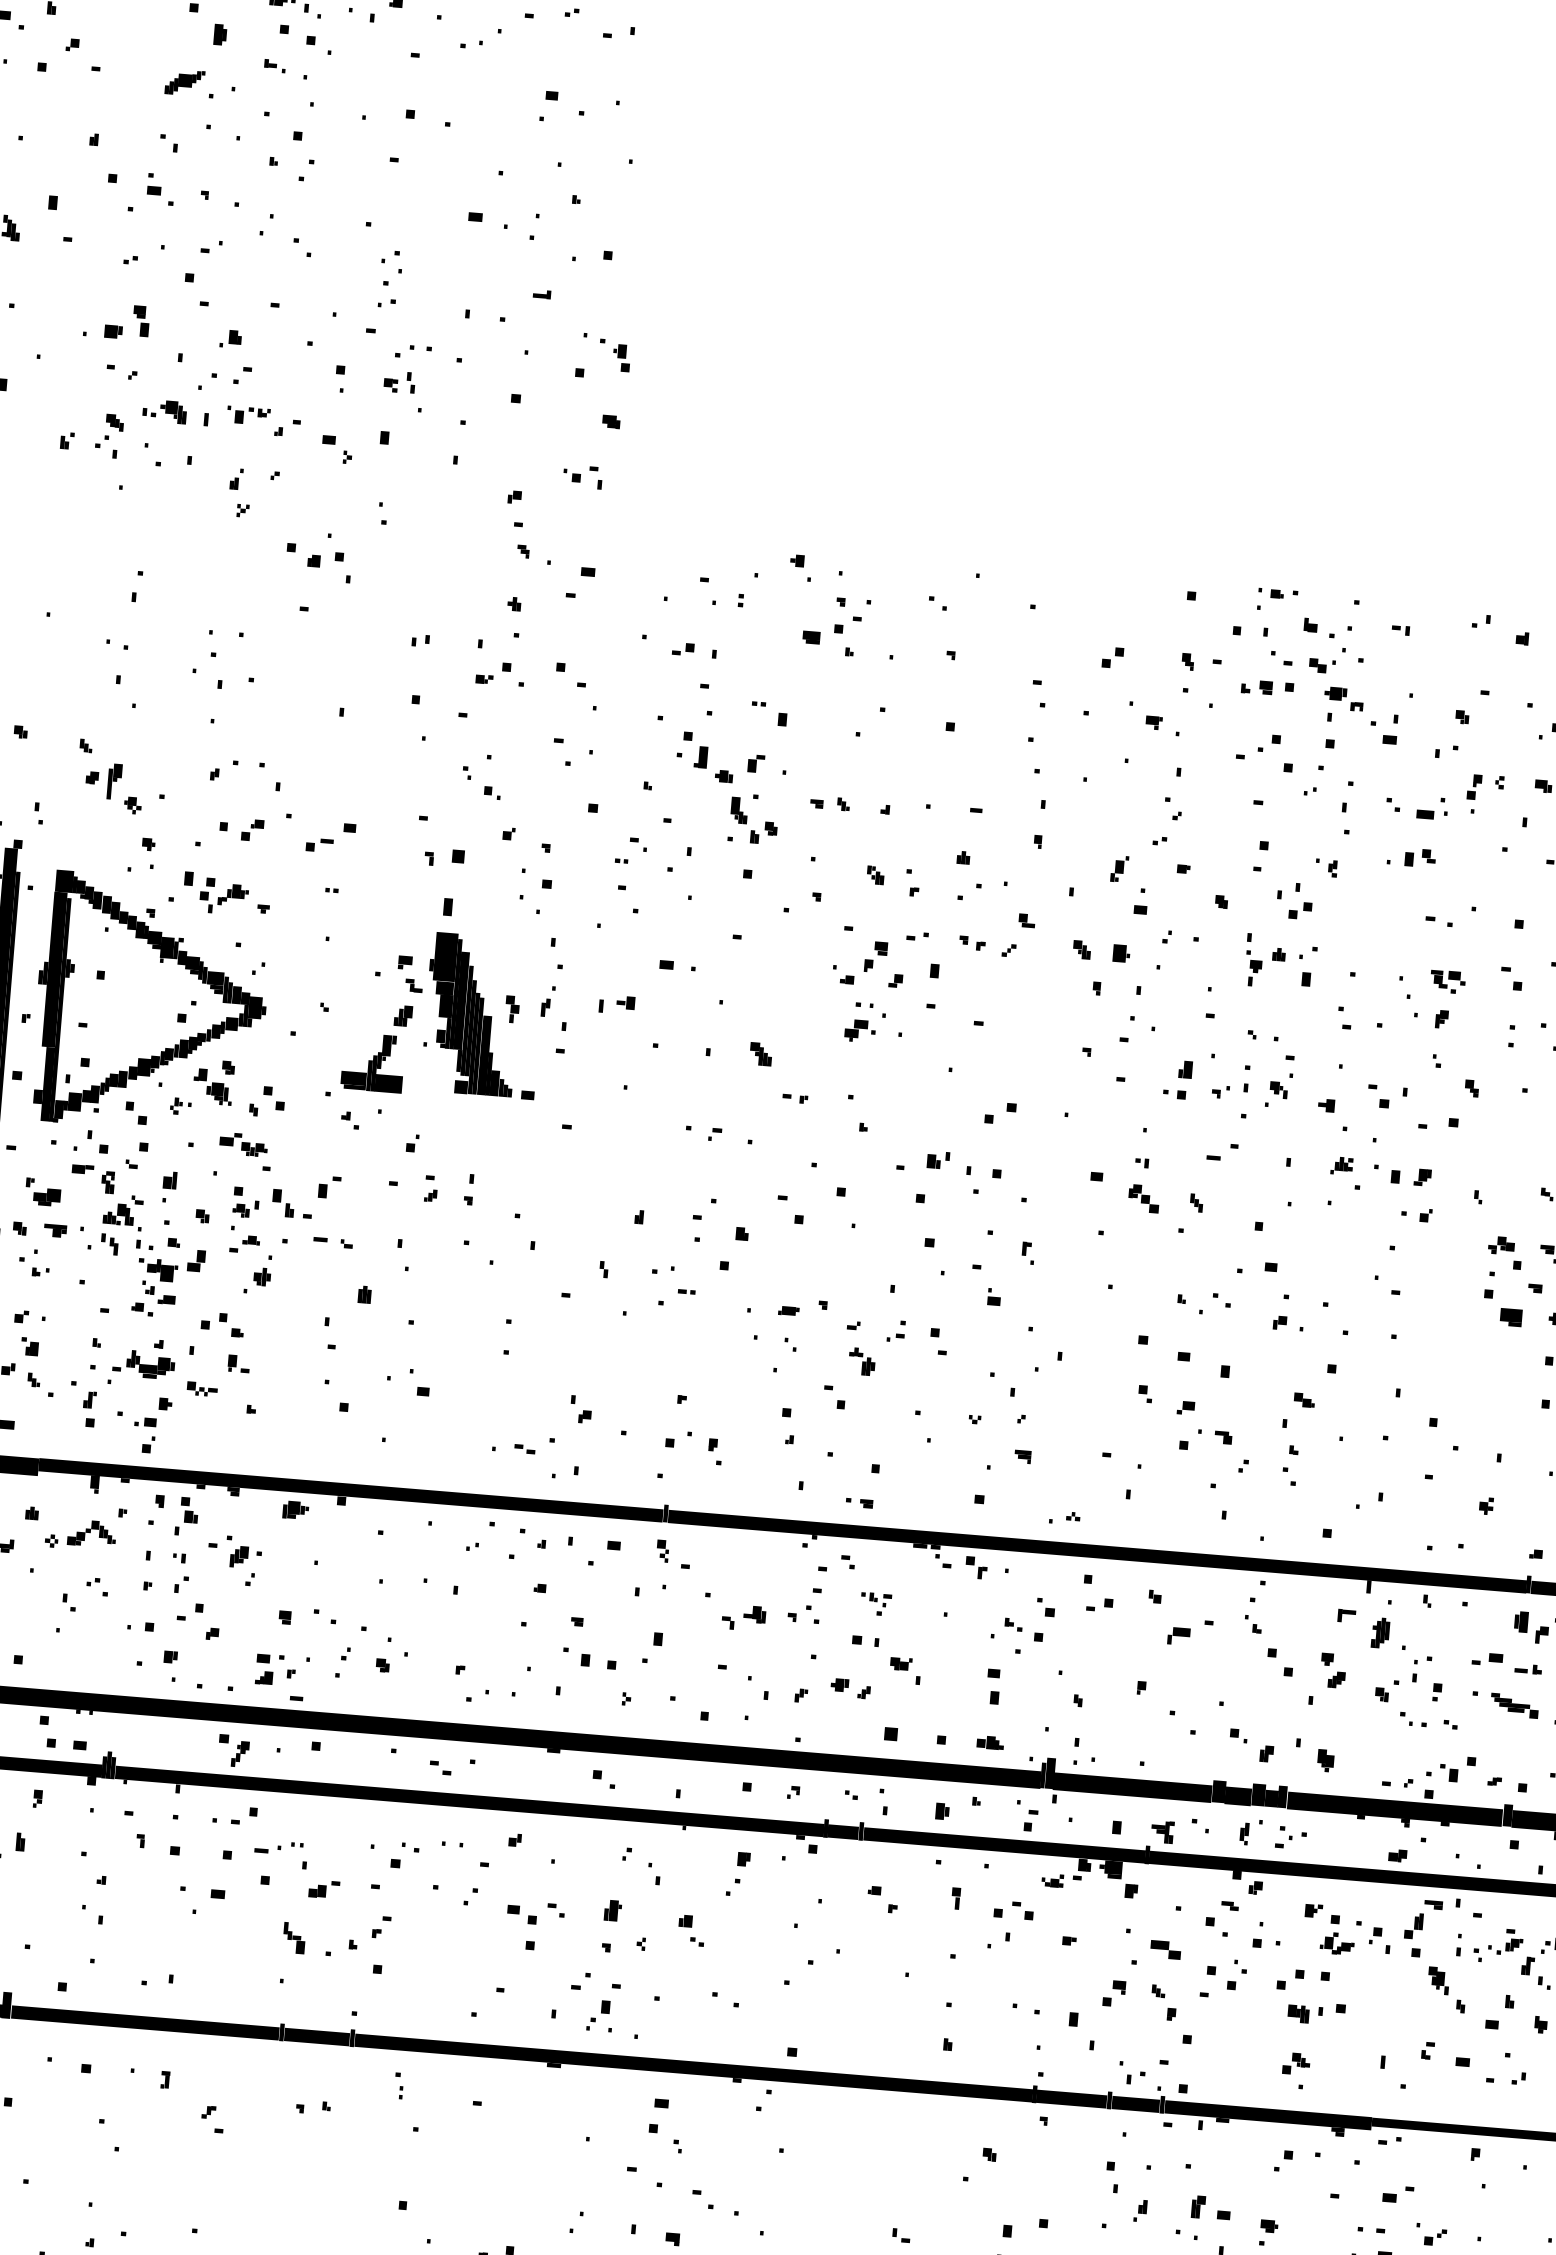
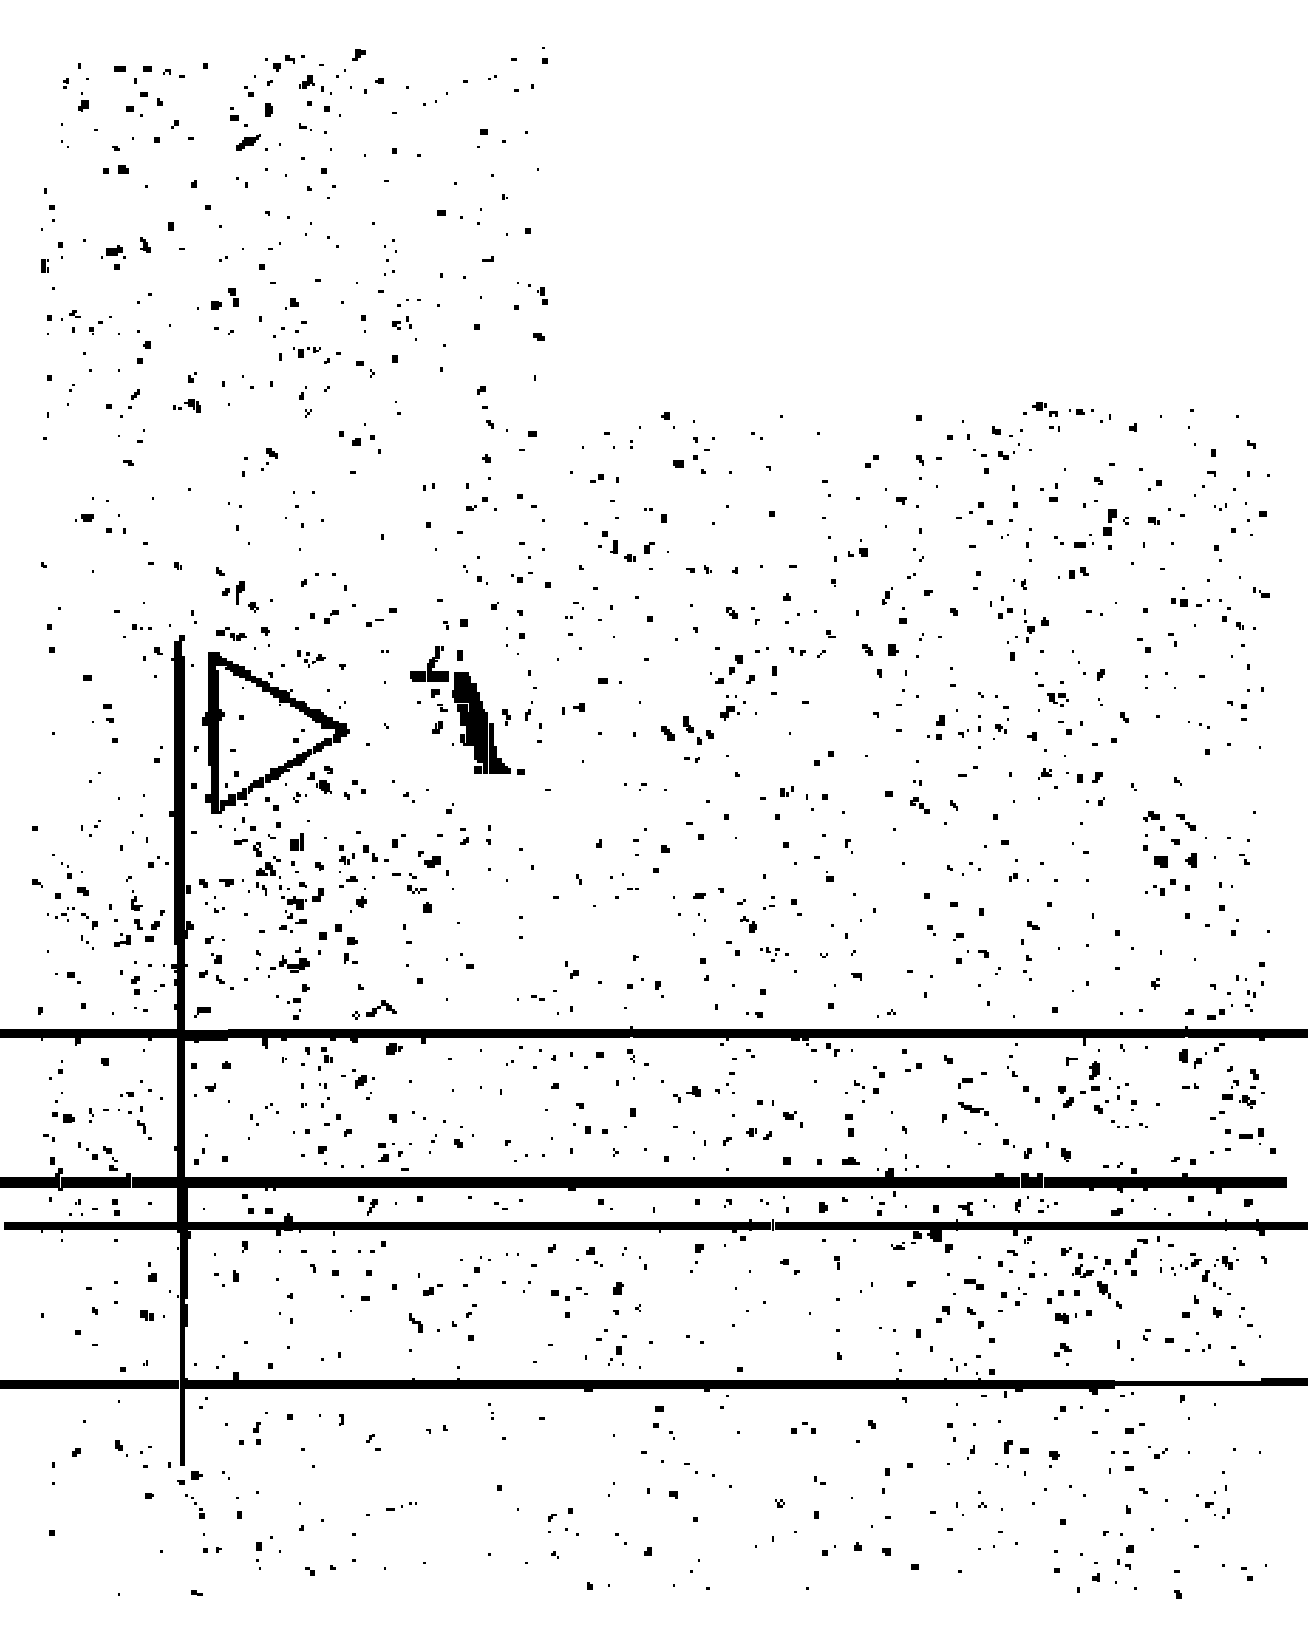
part: (160, 188) -> (238, 116), moved
part: (163, 410) -> (186, 405), moved
part: (110, 431) -> (269, 459), moved
part: (579, 474) -> (521, 577), moved
part: (1278, 593) -> (1081, 411), moved
part: (1256, 686) -> (857, 552), moved
part: (1343, 698) -> (1044, 409), moved
part: (1473, 793) -> (1109, 529), size x1.6
part: (754, 820) -> (698, 730), moved
part: (214, 893) -> (310, 659), size x0.7
part: (1265, 959) -> (1036, 625), moved
part: (1448, 981) -> (1058, 699), moved
part: (373, 1061) -> (429, 663), moved
part: (244, 1143) -> (231, 633), moved
part: (168, 1185) -> (296, 848), size x1.6
part: (43, 1192) -> (429, 859), moved
part: (221, 1324) -> (337, 934), size x1.4
part: (202, 1388) -> (416, 889), moved
part: (87, 1409) -> (256, 1433), moved
part: (80, 1533) -> (374, 1009), moved
part: (874, 1603) -> (769, 954), moved
part: (1486, 1658) -> (1089, 1089), moved
part: (1514, 1704) -> (973, 1108), moved
part: (1451, 1768) -> (1160, 887), moved
part: (278, 1847) -> (401, 1506), moved
part: (1013, 1909) -> (803, 1427), moved
part: (691, 1929) -> (594, 1256), moved
part: (1447, 1988) -> (1109, 1294), moved

